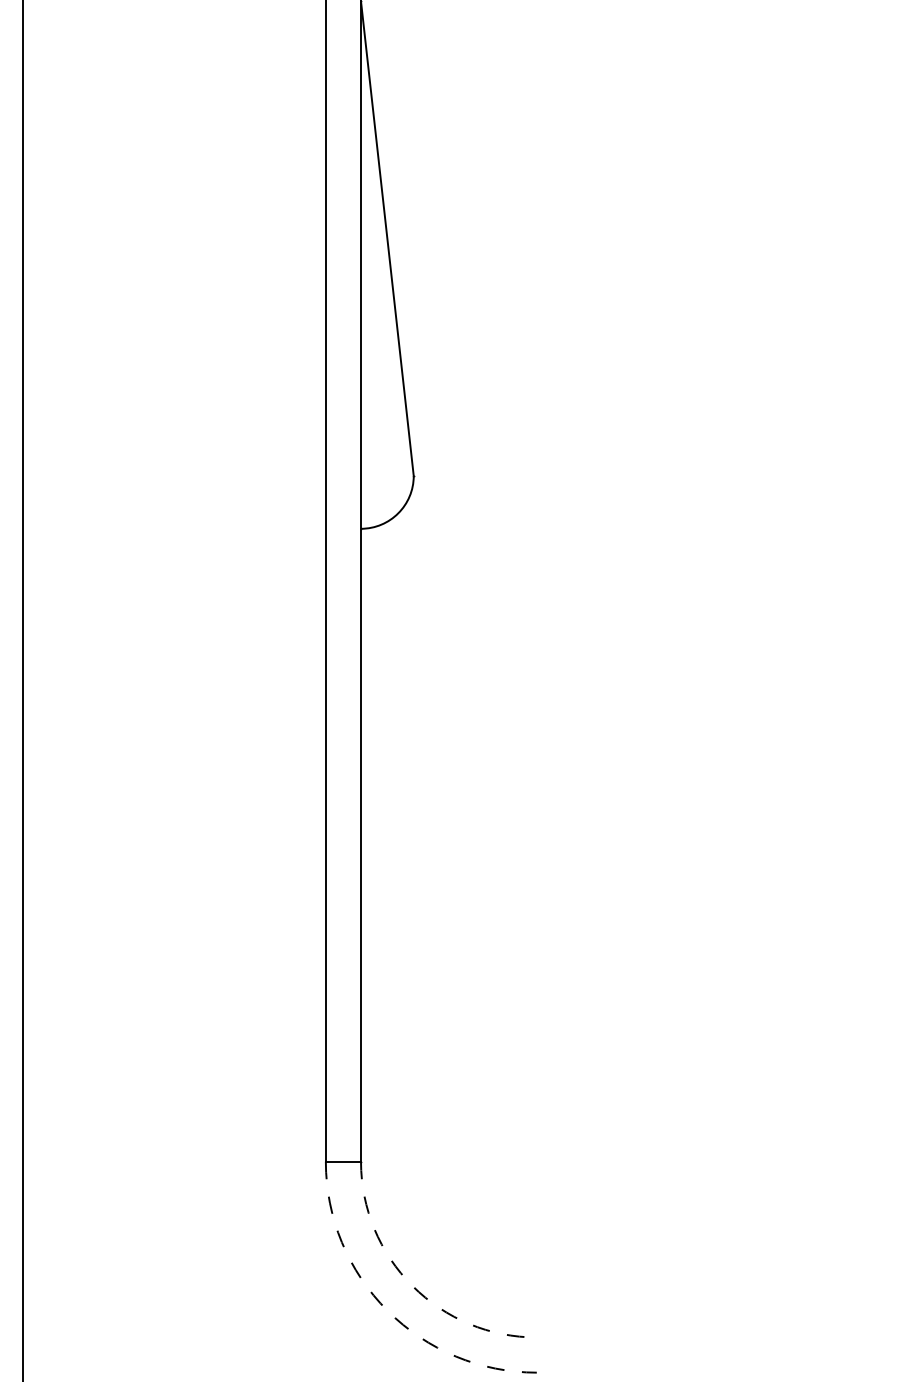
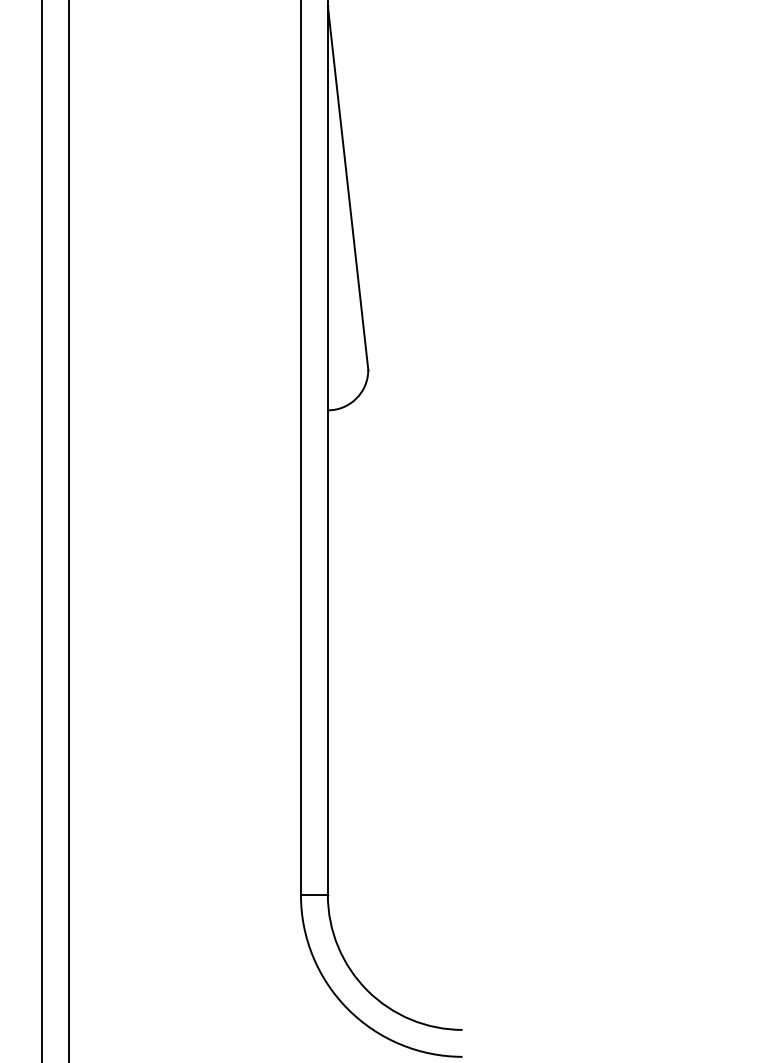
arc: (412, 1286) -> (367, 990), dashed -> solid
arc: (387, 1310) -> (348, 1009), dashed -> solid

